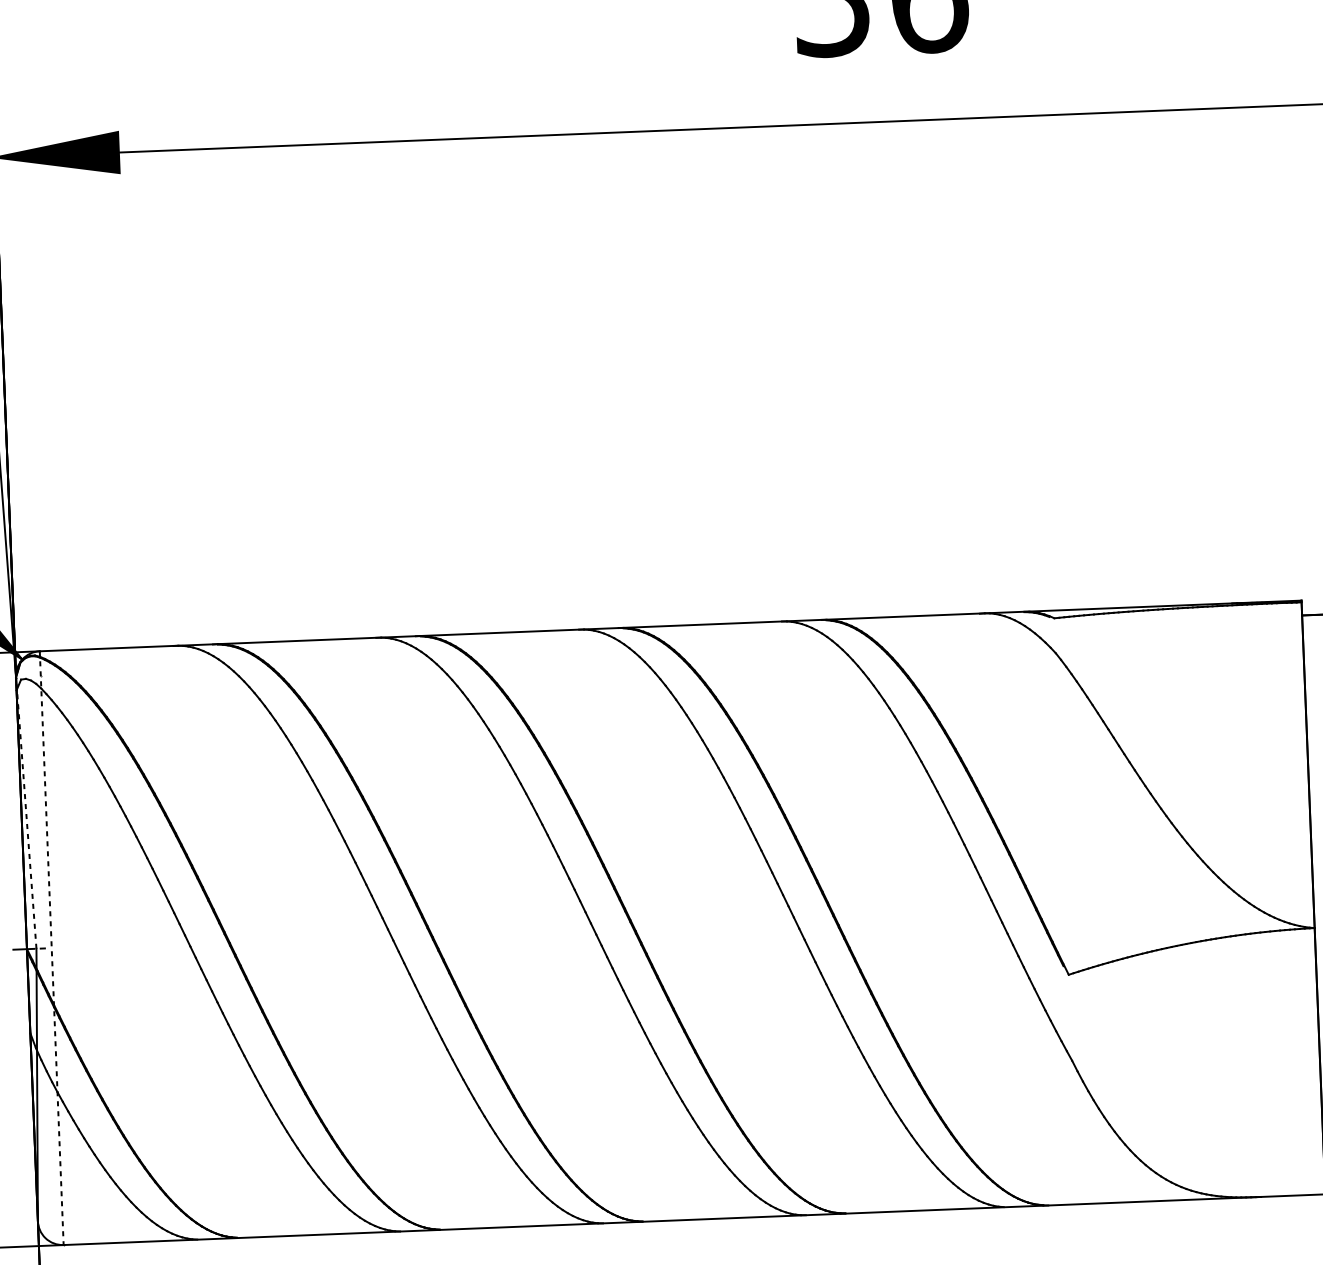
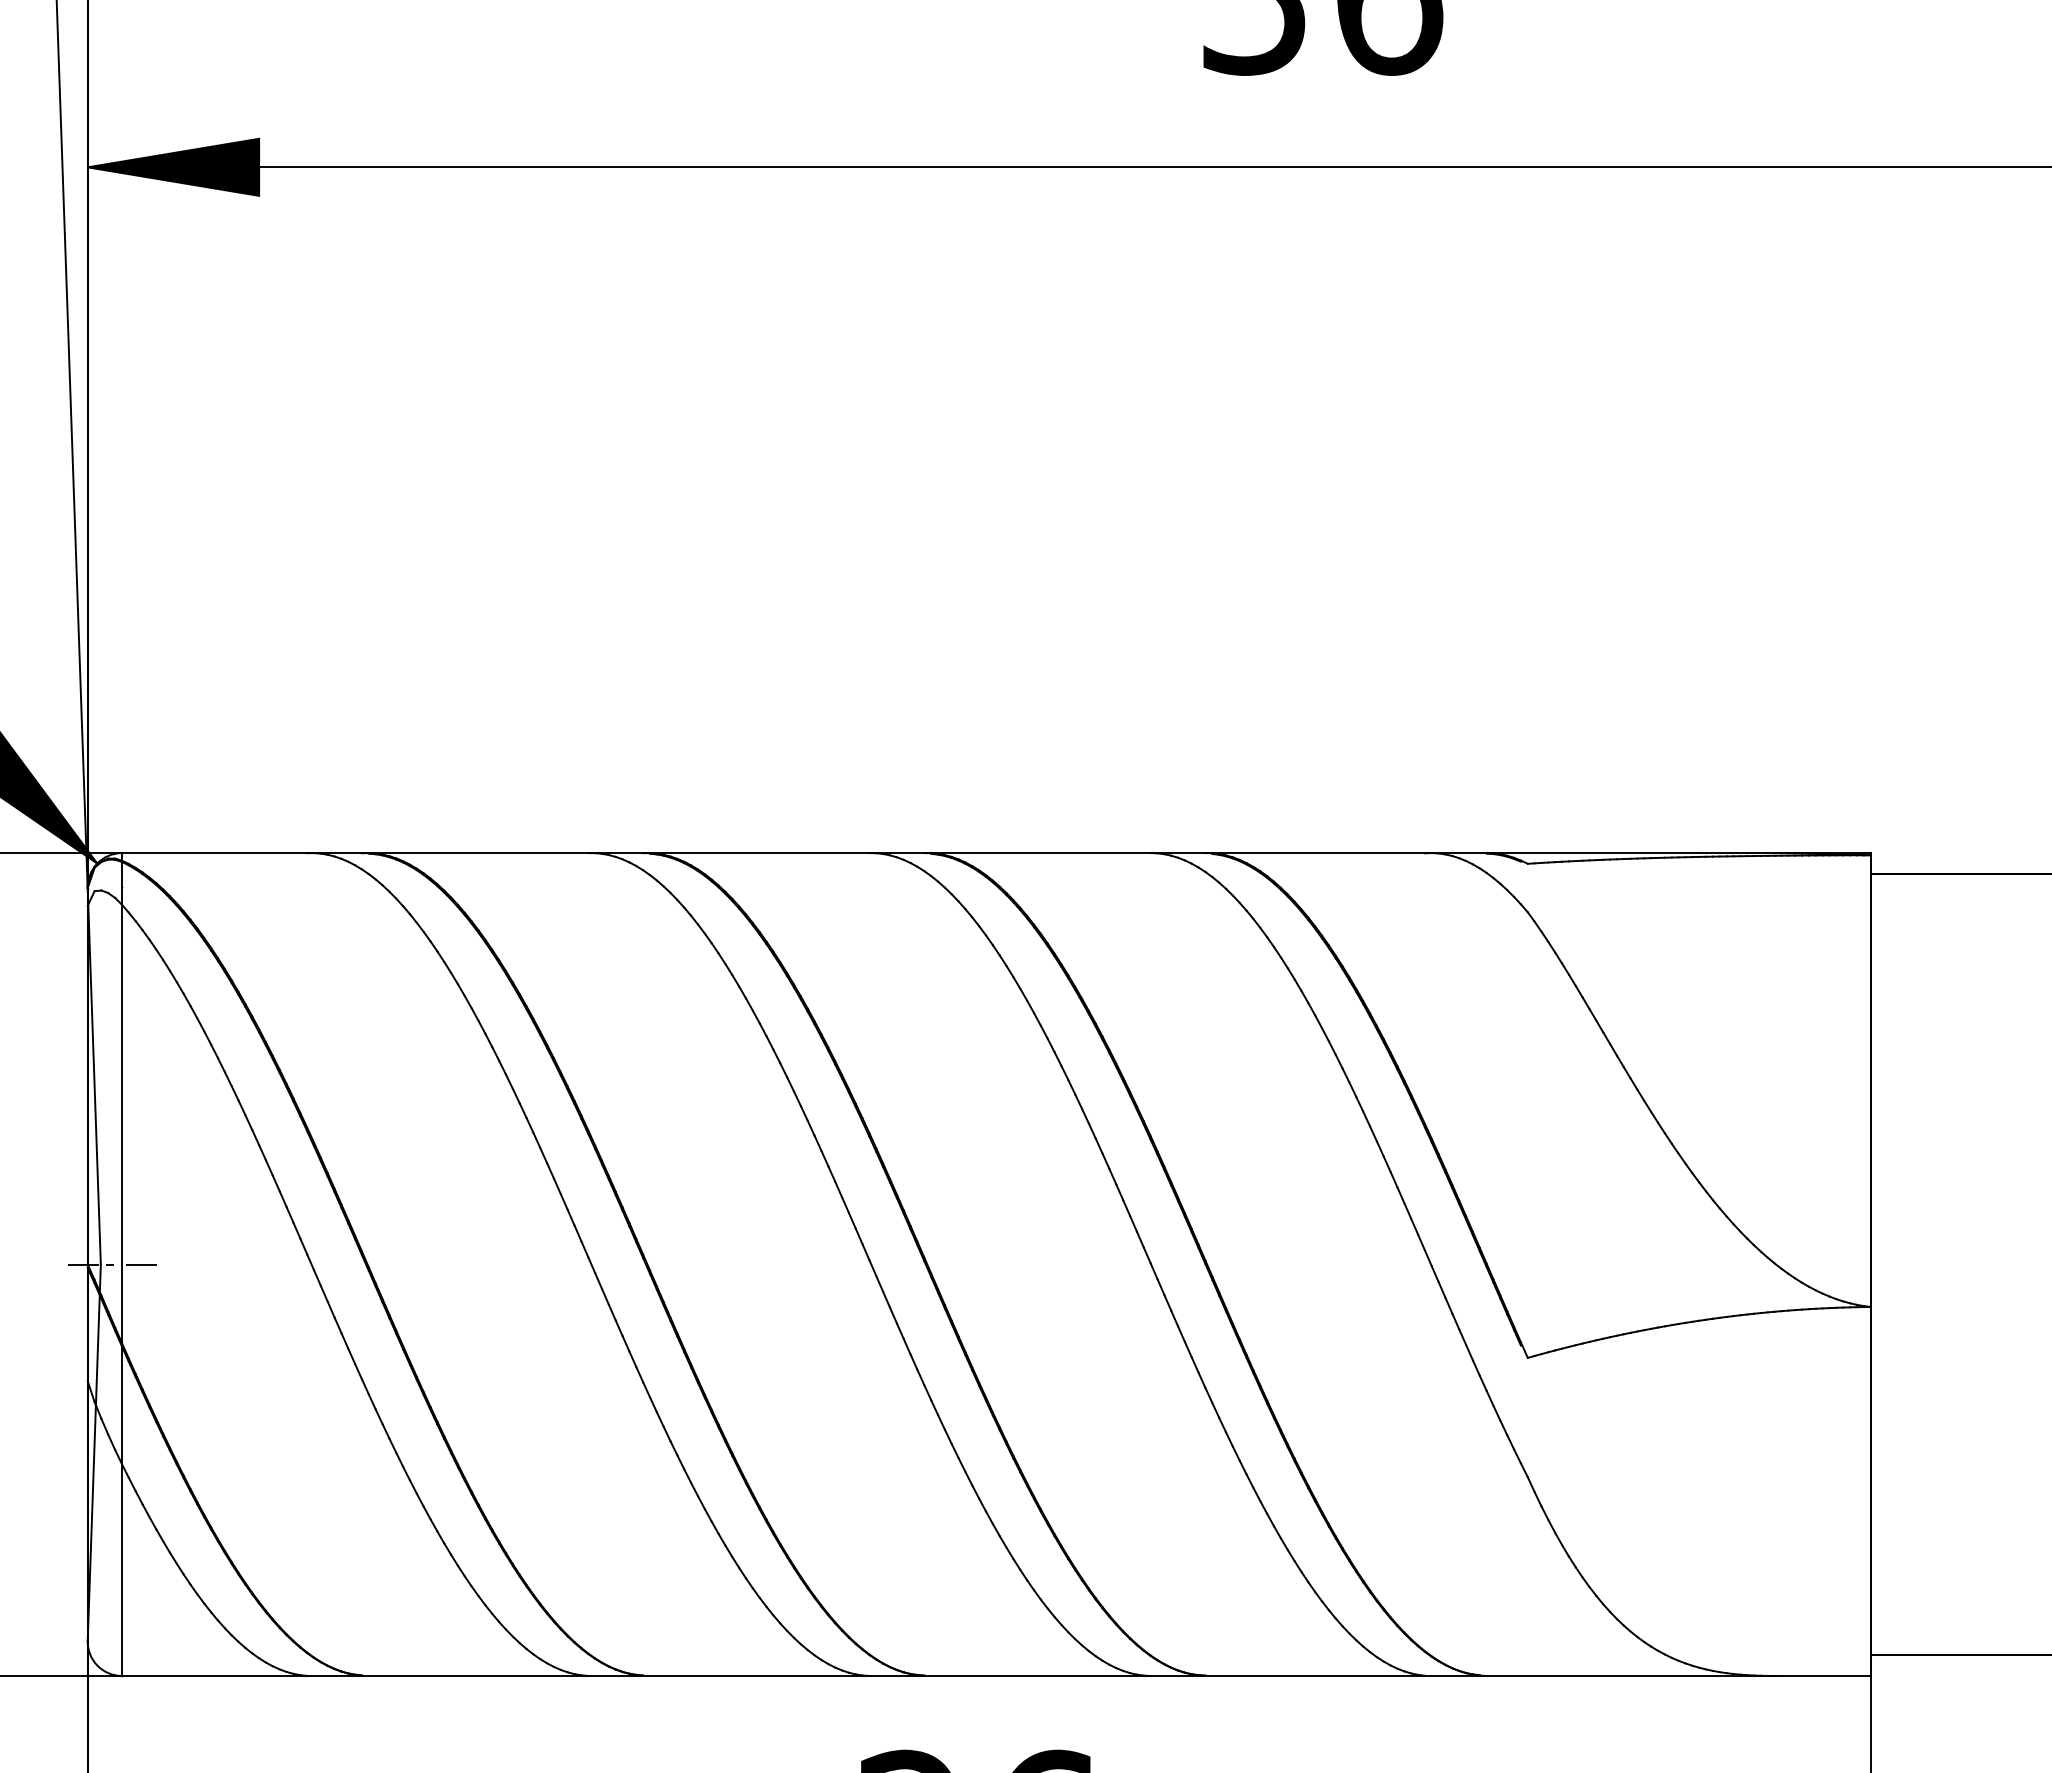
line: (26, 813) -> (94, 1076), dashed -> solid
line: (65, 947) -> (141, 1264), added
line: (51, 948) -> (121, 1265), dashed -> solid

